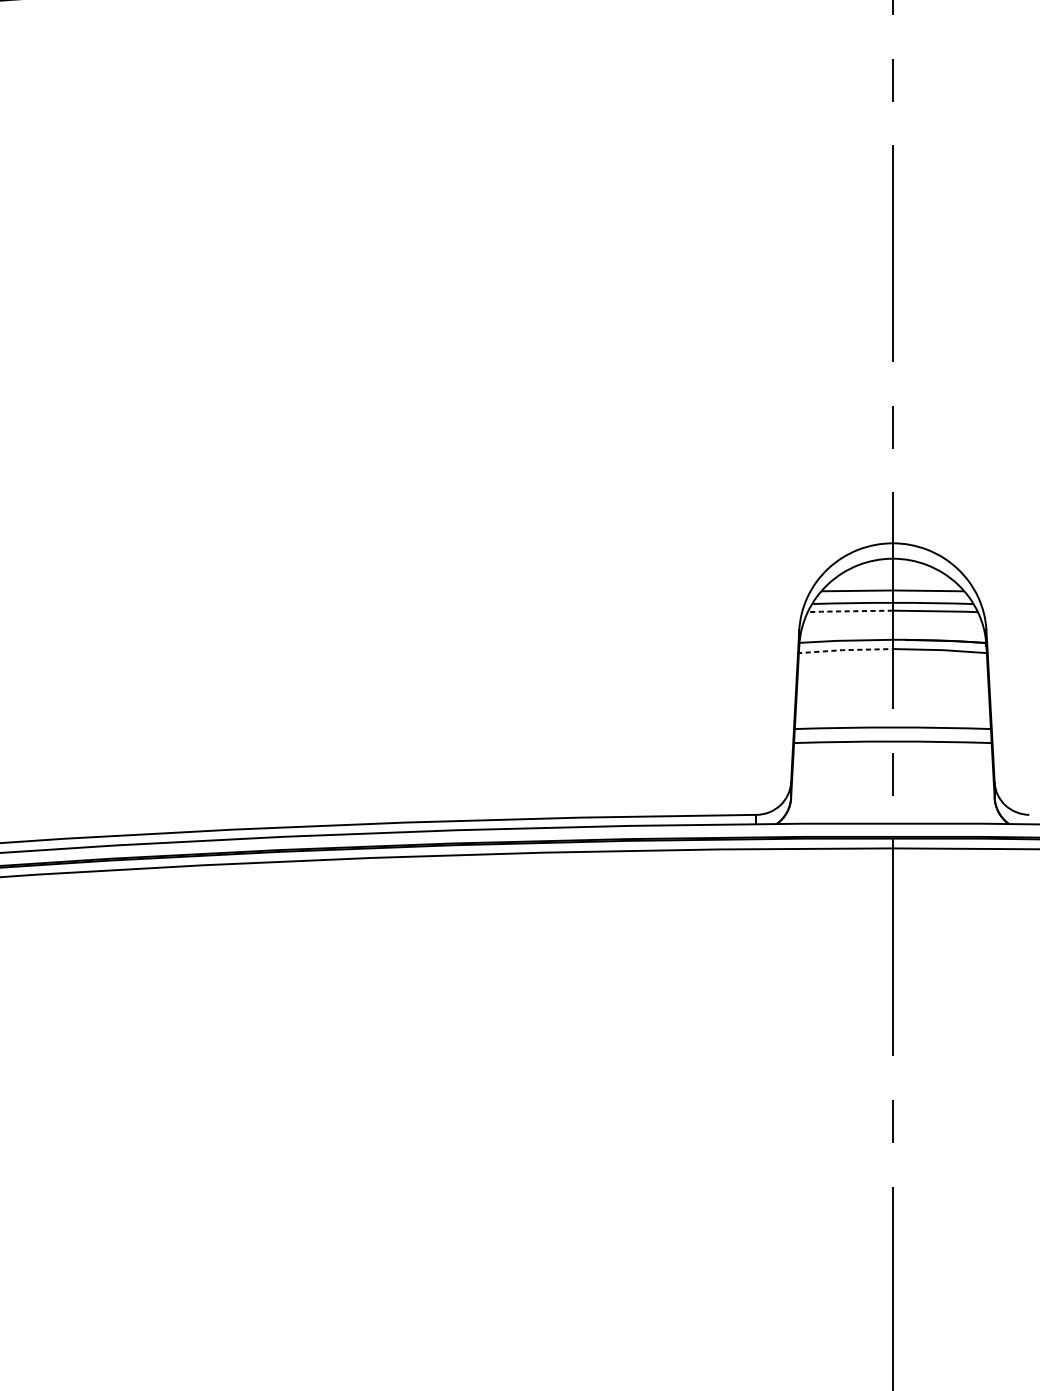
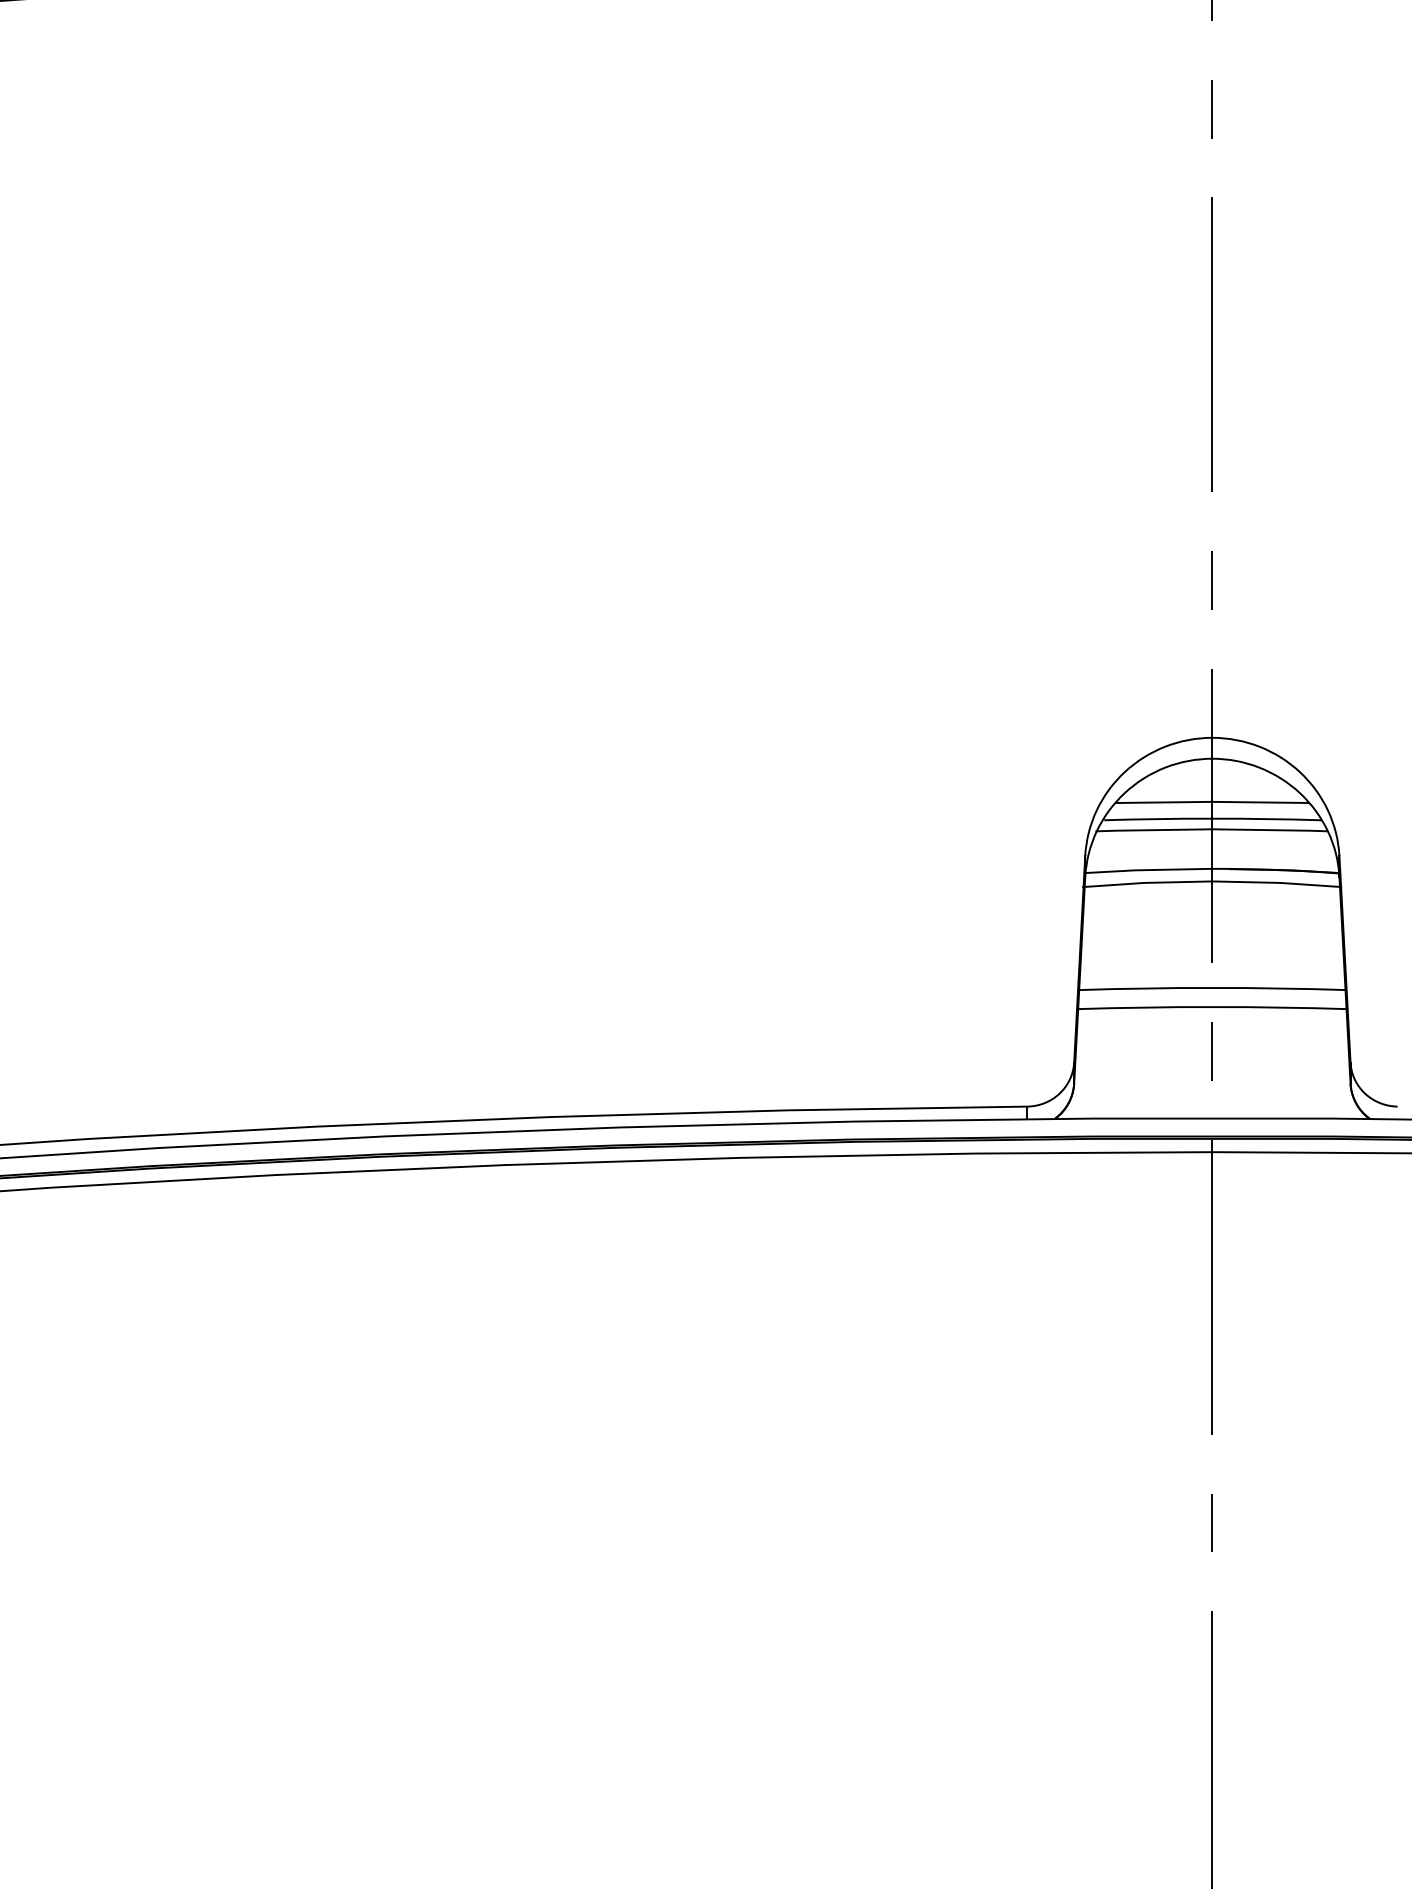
line: (848, 611) -> (1152, 830), dashed -> solid
line: (845, 649) -> (1147, 882), dashed -> solid

